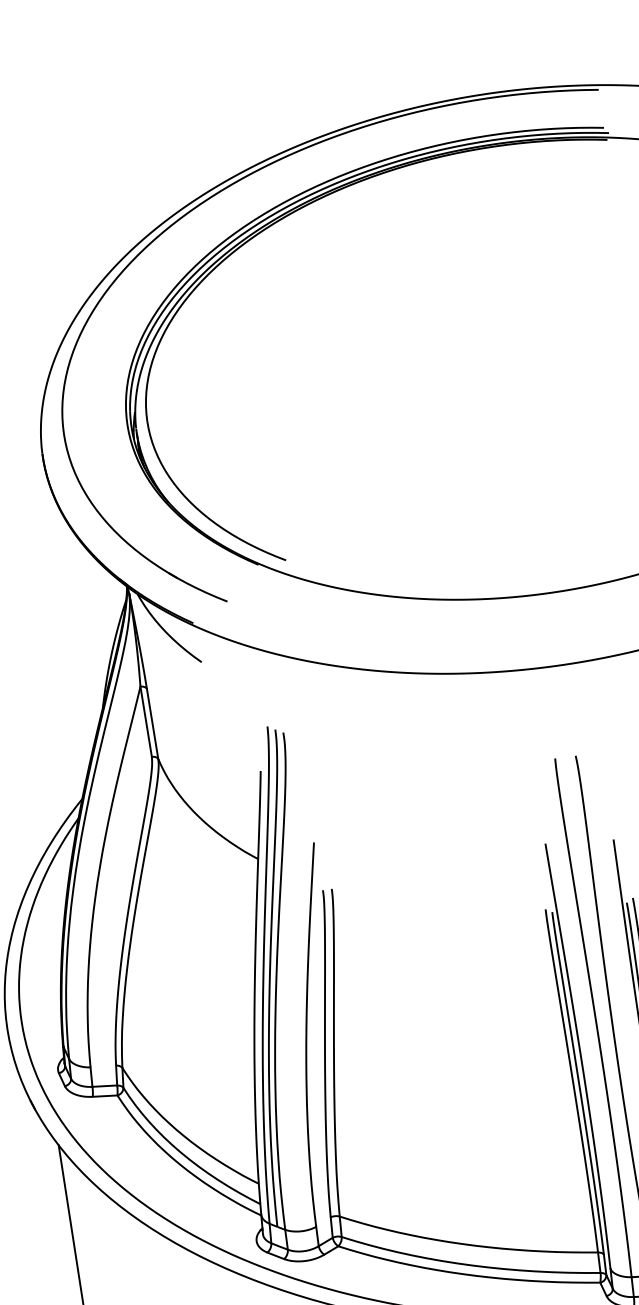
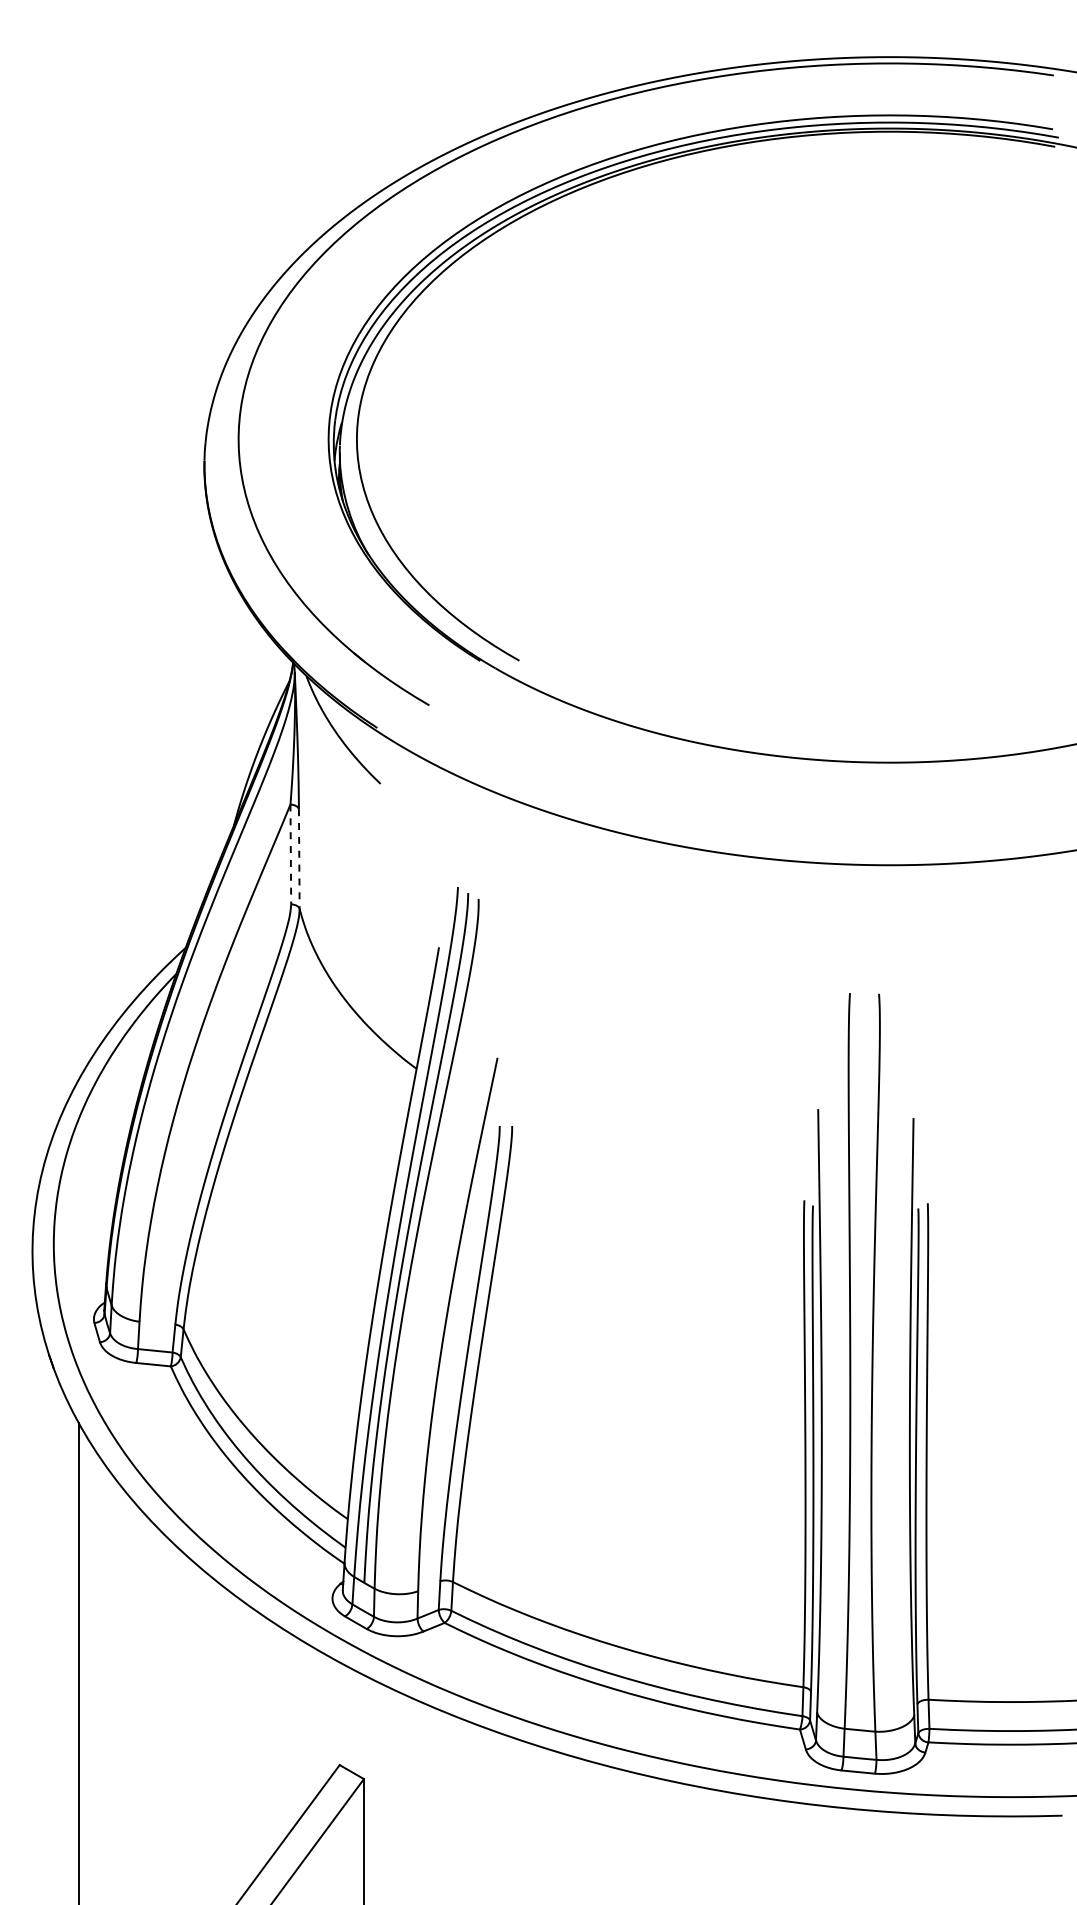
line: (145, 721) -> (290, 854), solid -> dashed
line: (152, 724) -> (299, 859), solid -> dashed

